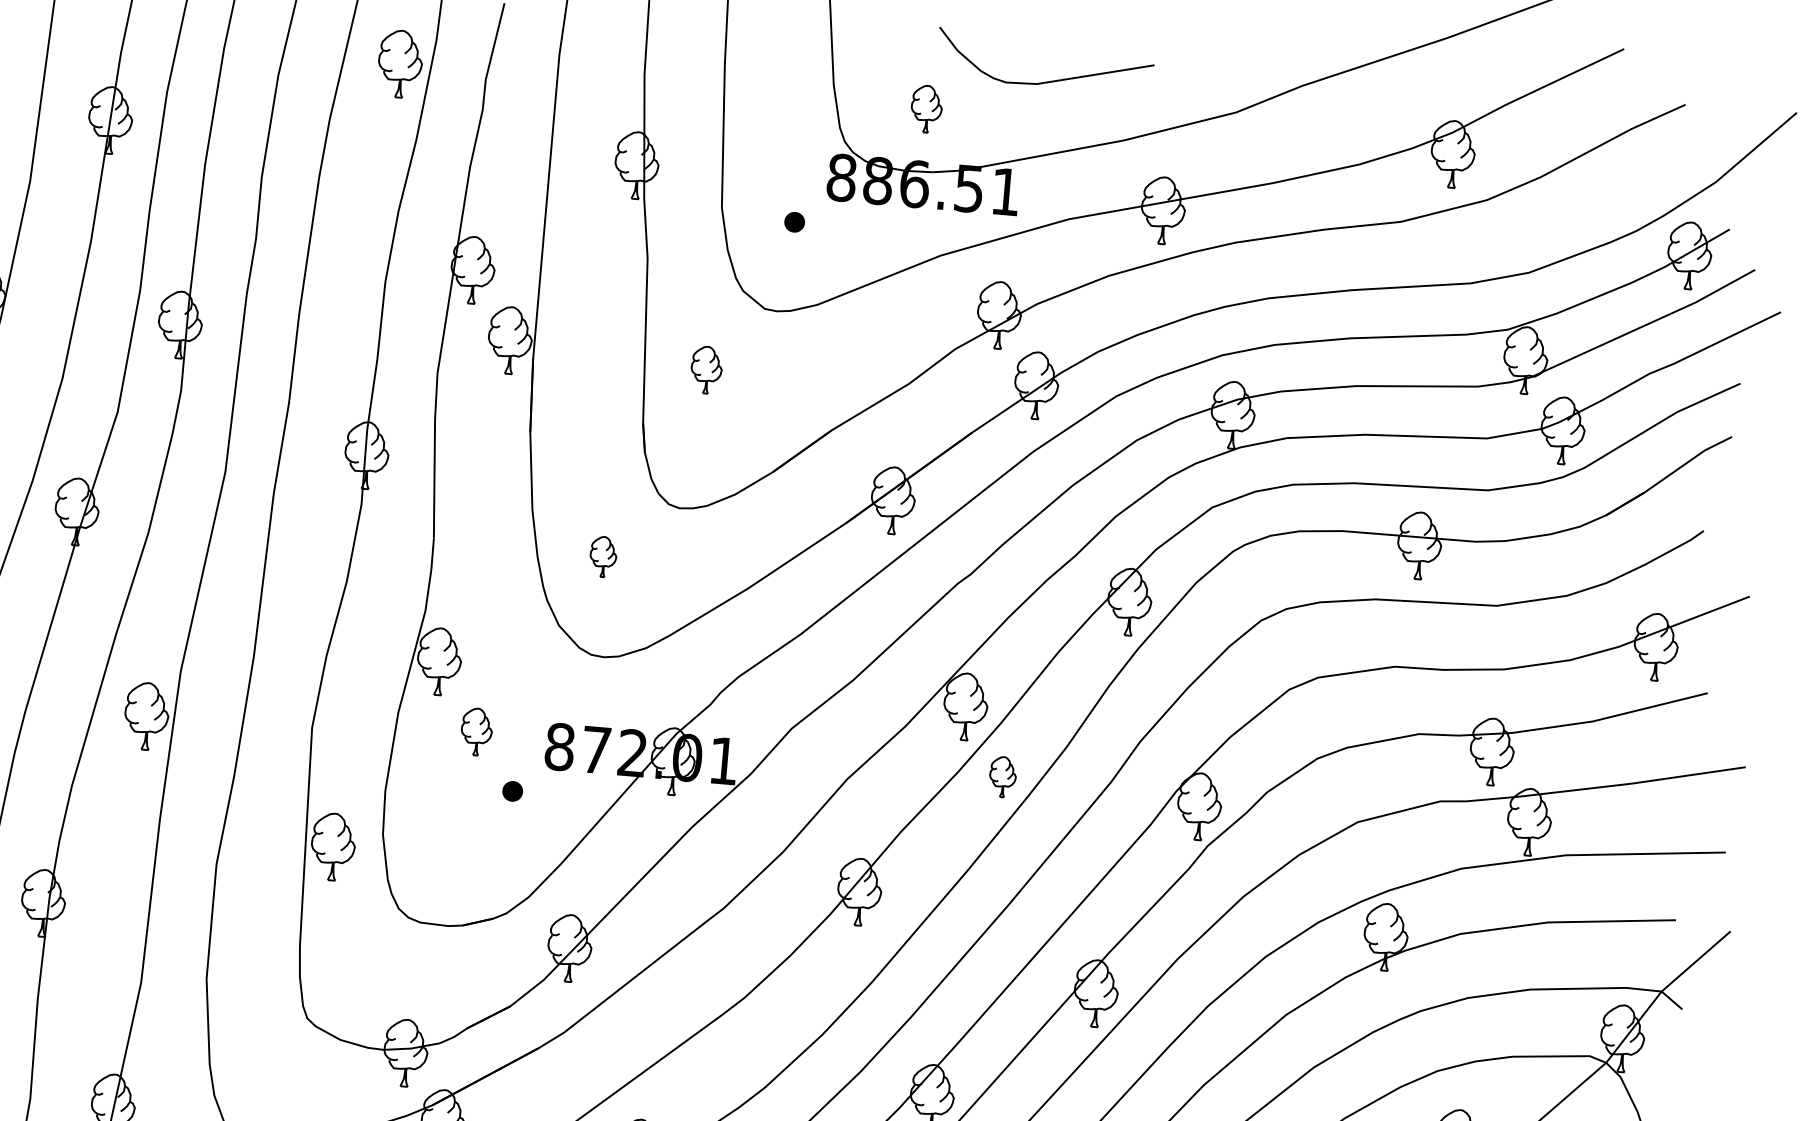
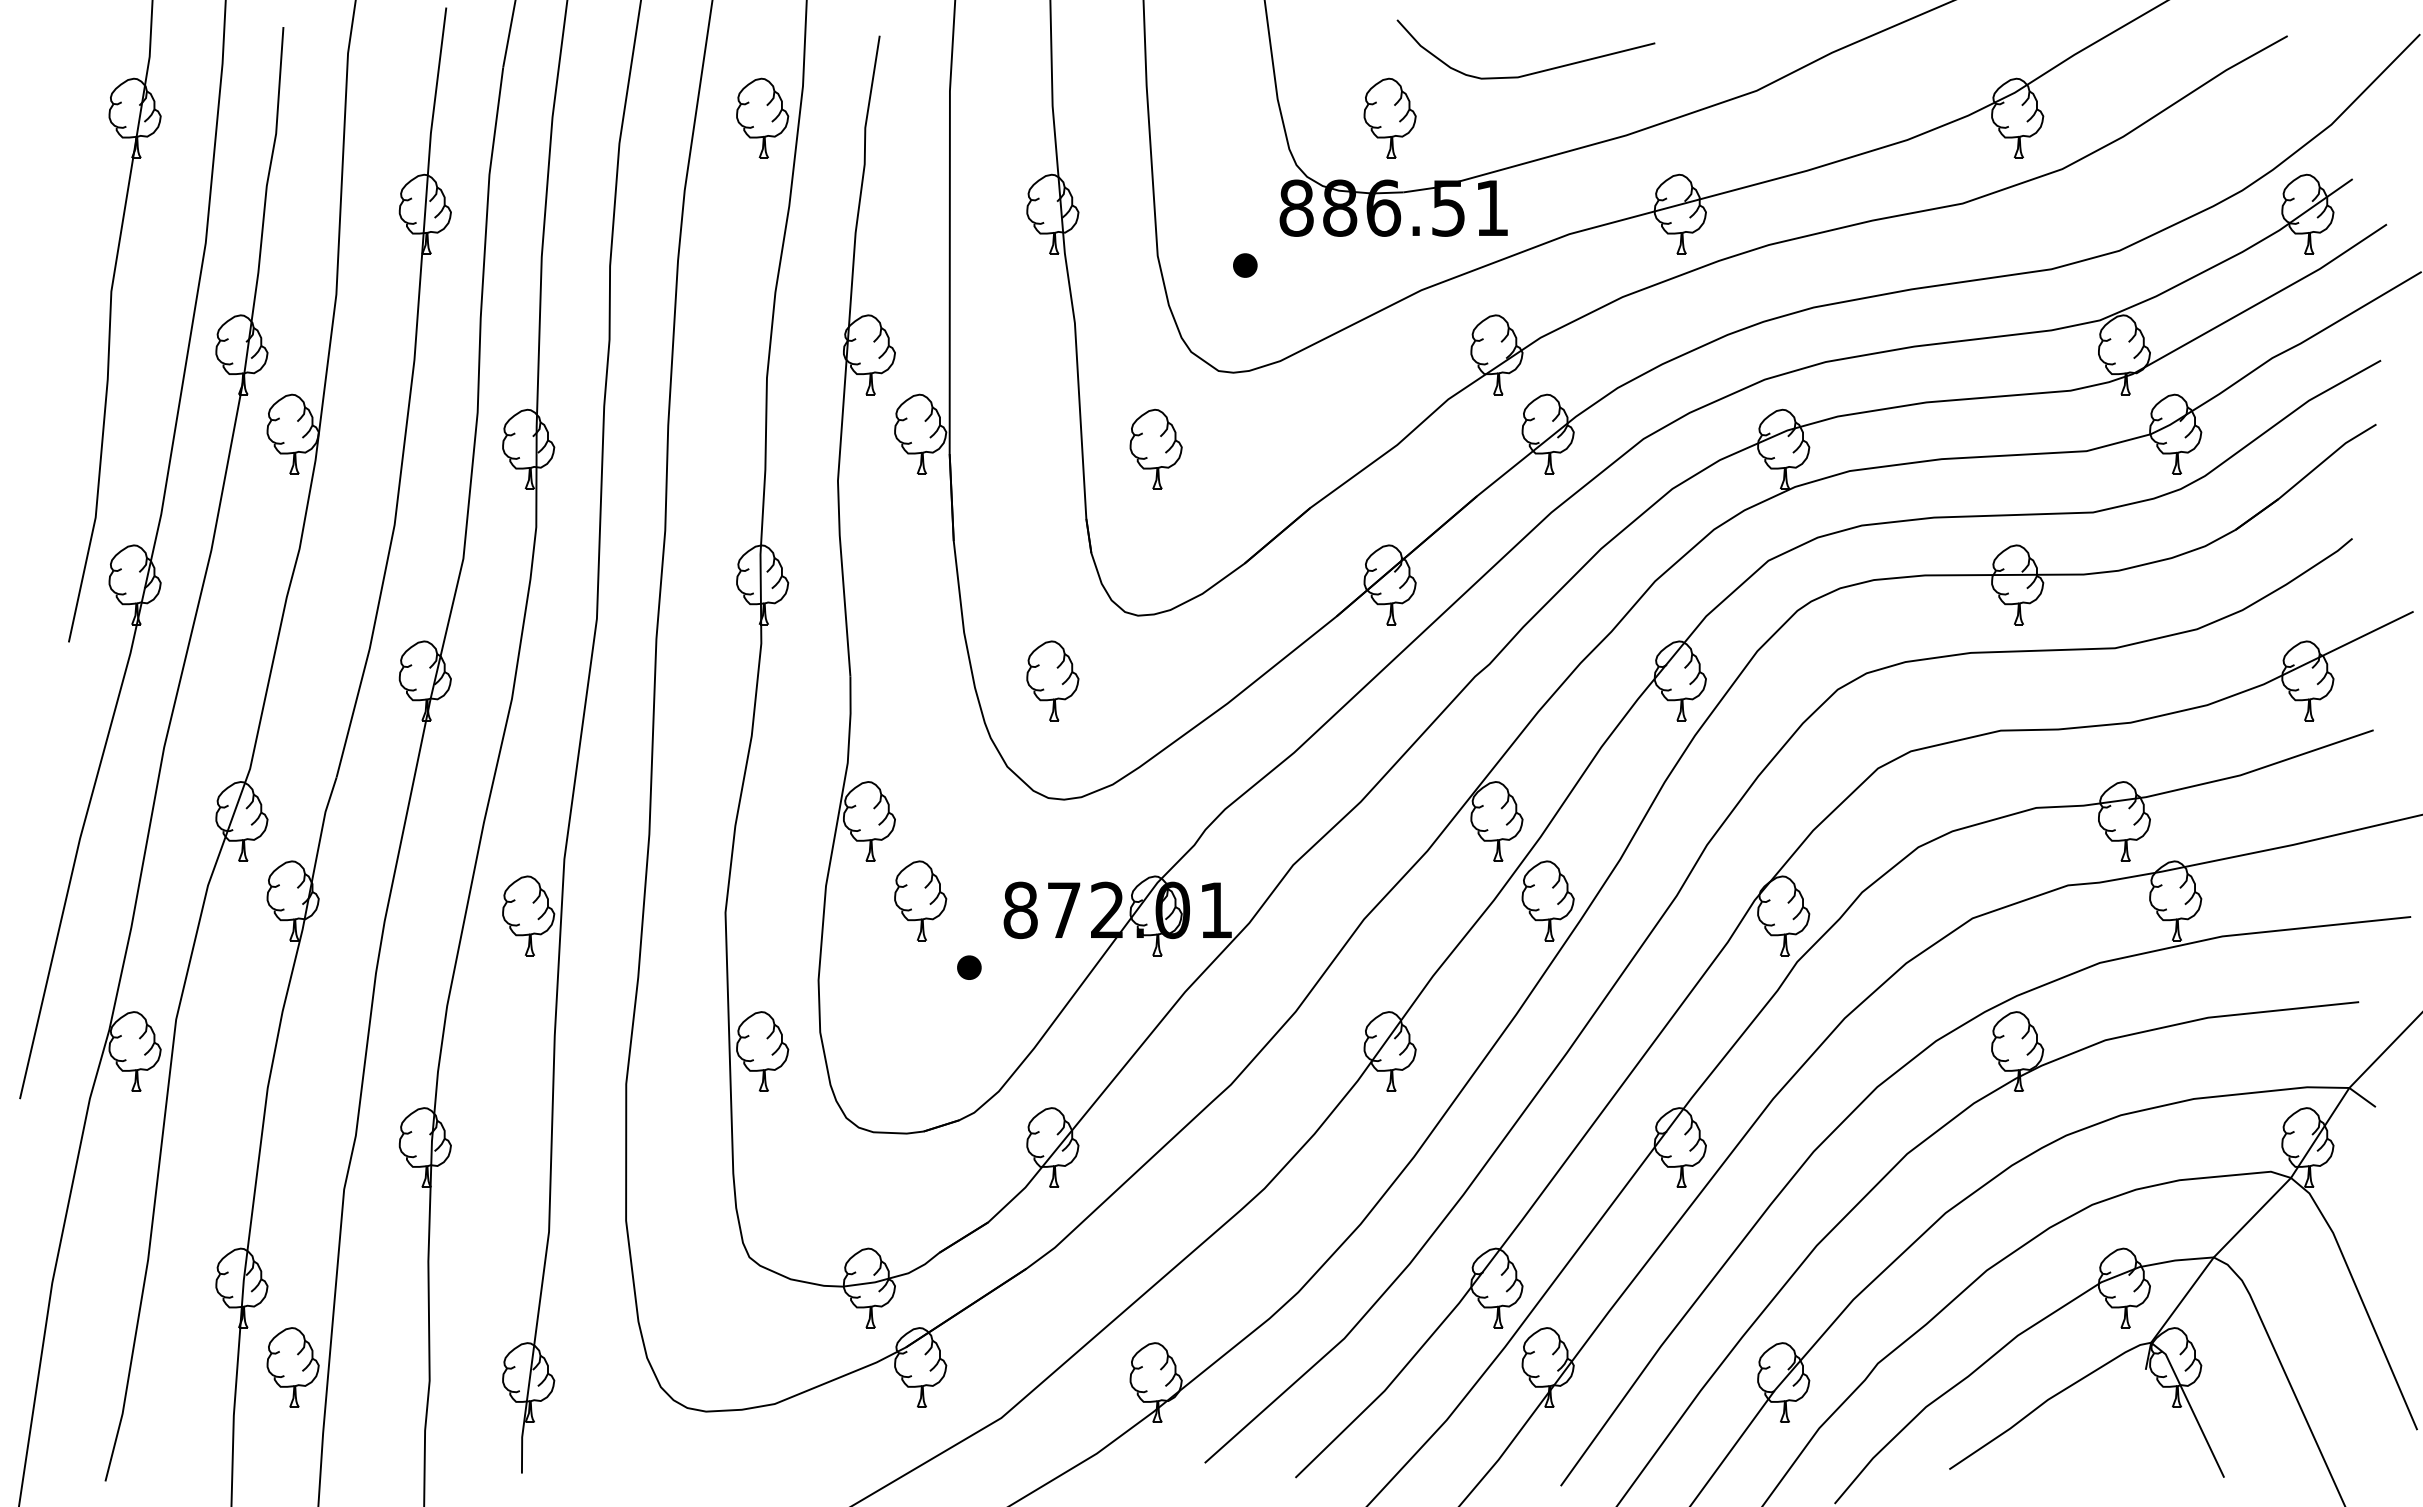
part: (926, 108) -> (1389, 117), size x1.43
part: (706, 370) -> (1155, 449), size x1.43
part: (603, 556) -> (1052, 680), size x1.67
part: (476, 731) -> (920, 900), size x1.43
part: (1002, 776) -> (1547, 900), size x1.67

